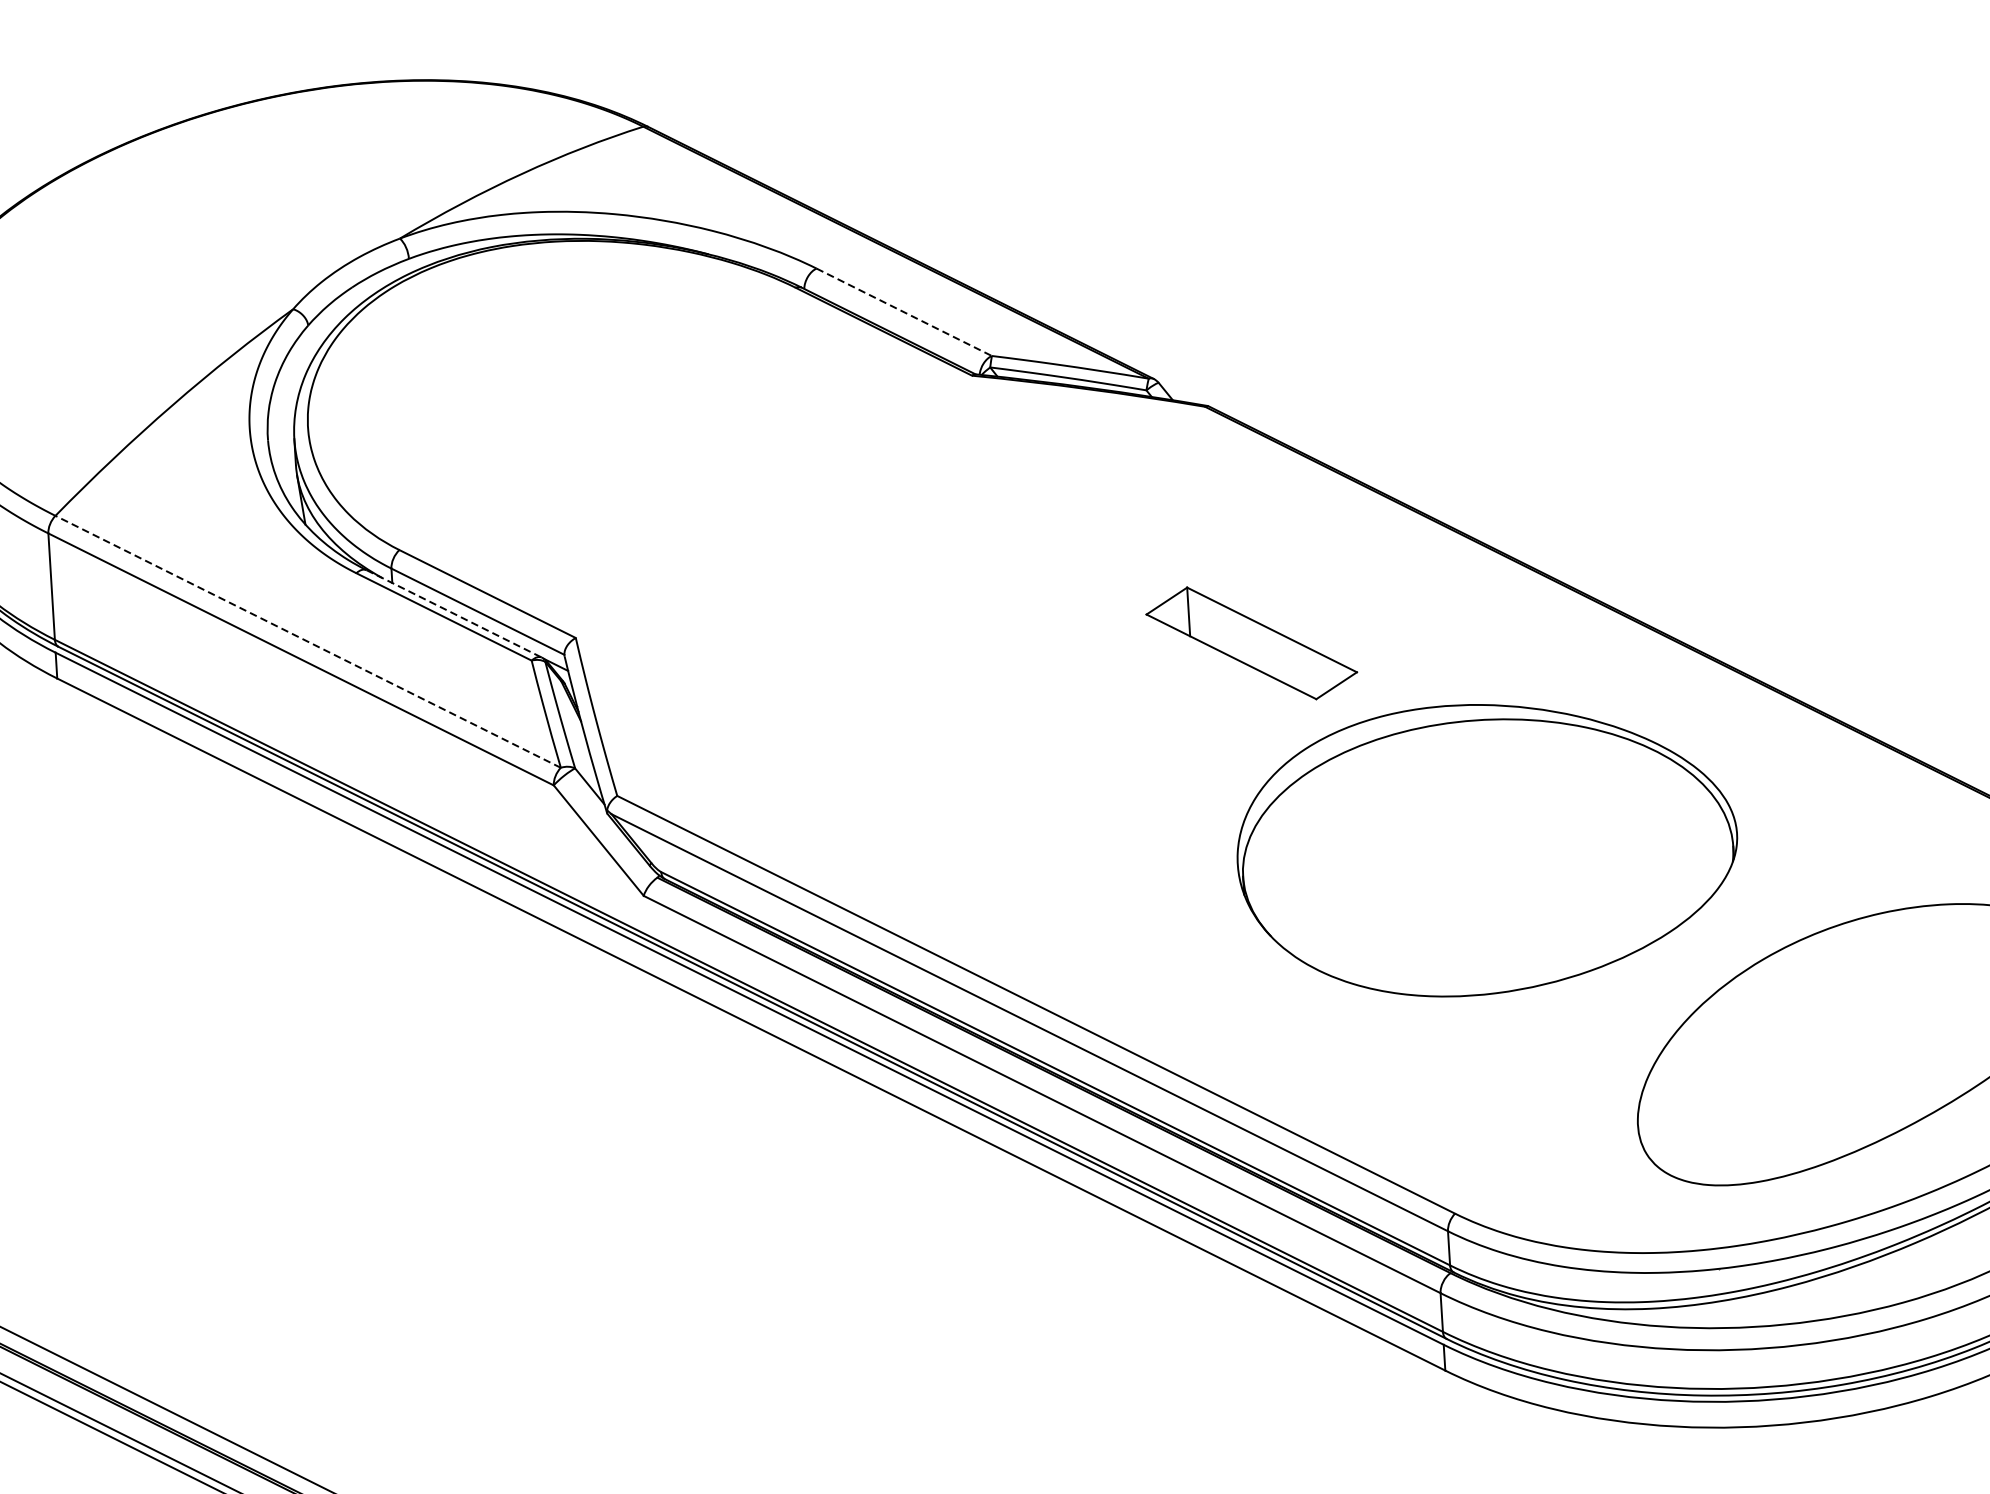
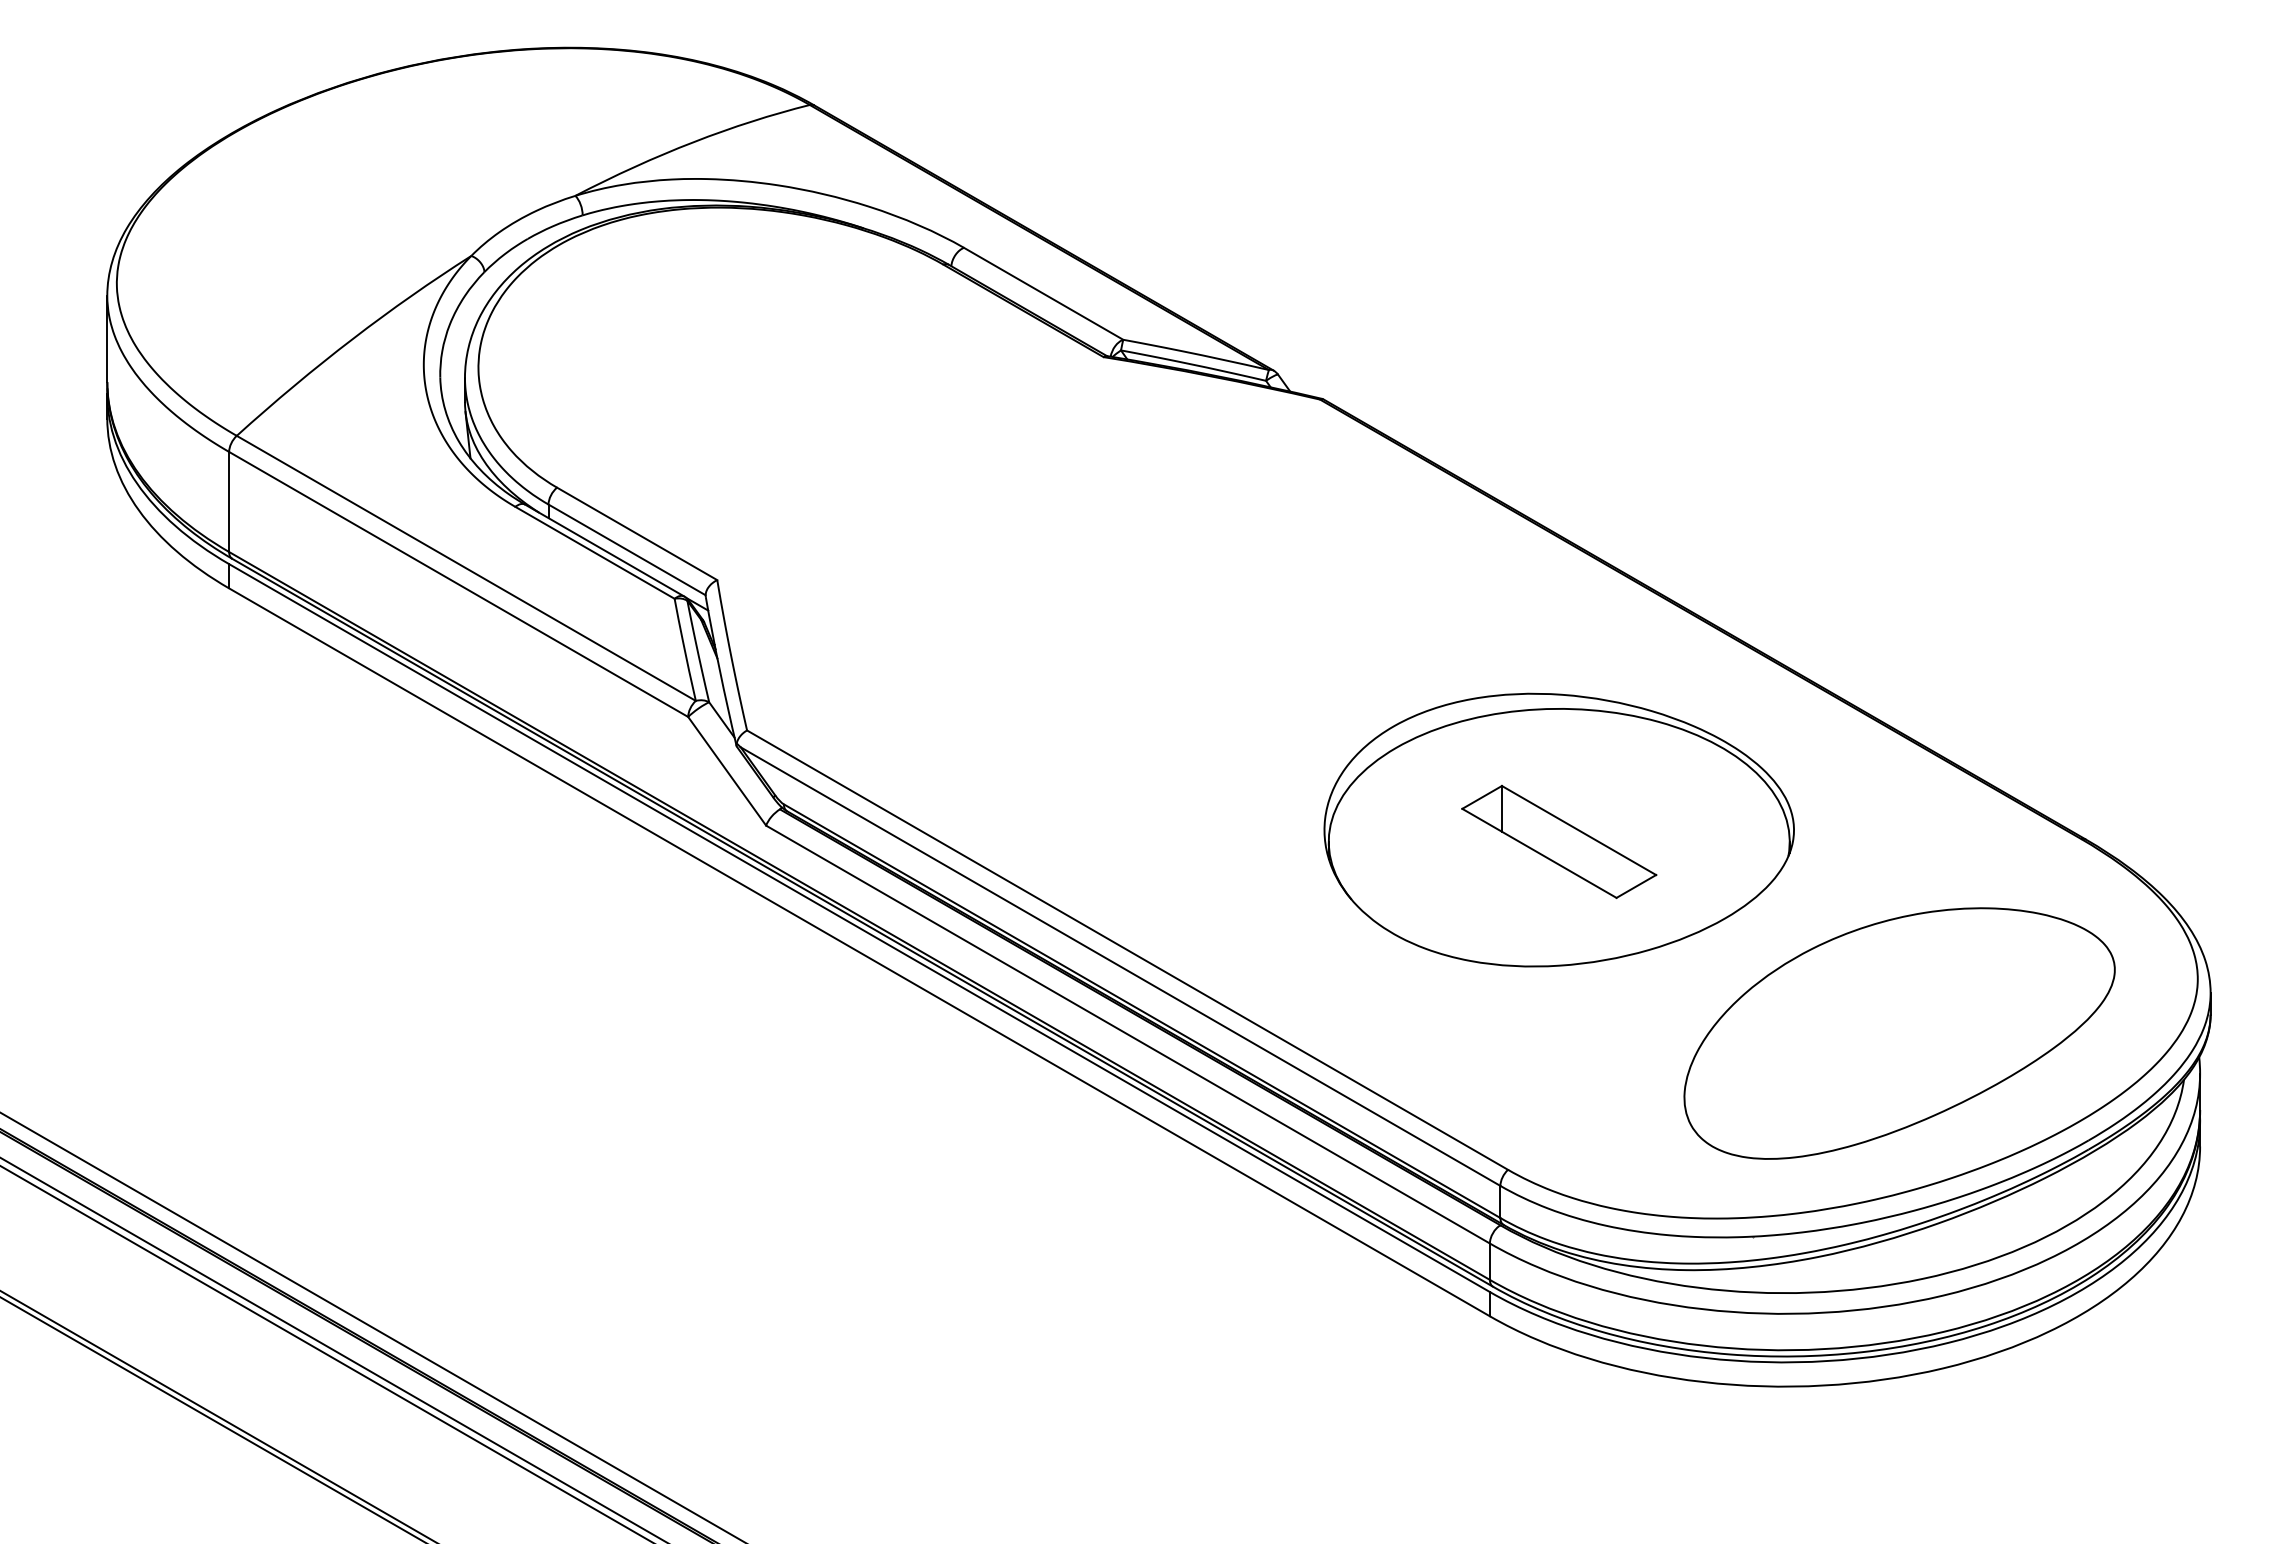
line: (904, 311) -> (1043, 293), dashed -> solid
line: (453, 613) -> (604, 550), dashed -> solid
line: (307, 641) -> (465, 568), dashed -> solid
part: (1252, 642) -> (1559, 841), moved

